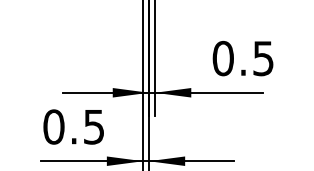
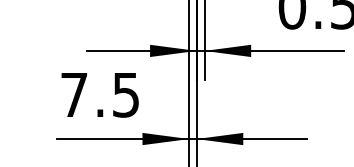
text: (53, 126) -> (73, 94), 0.5 -> 7.5

